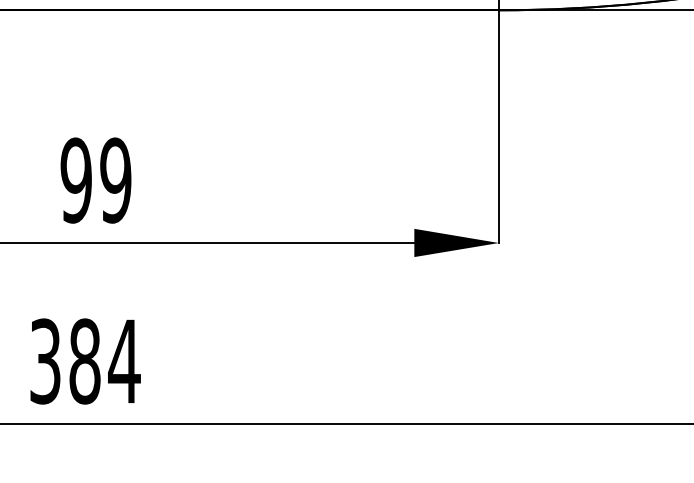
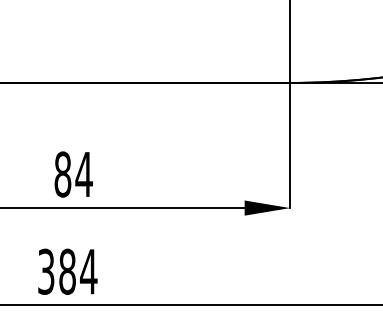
text: (96, 180) -> (73, 174), 99 -> 84

